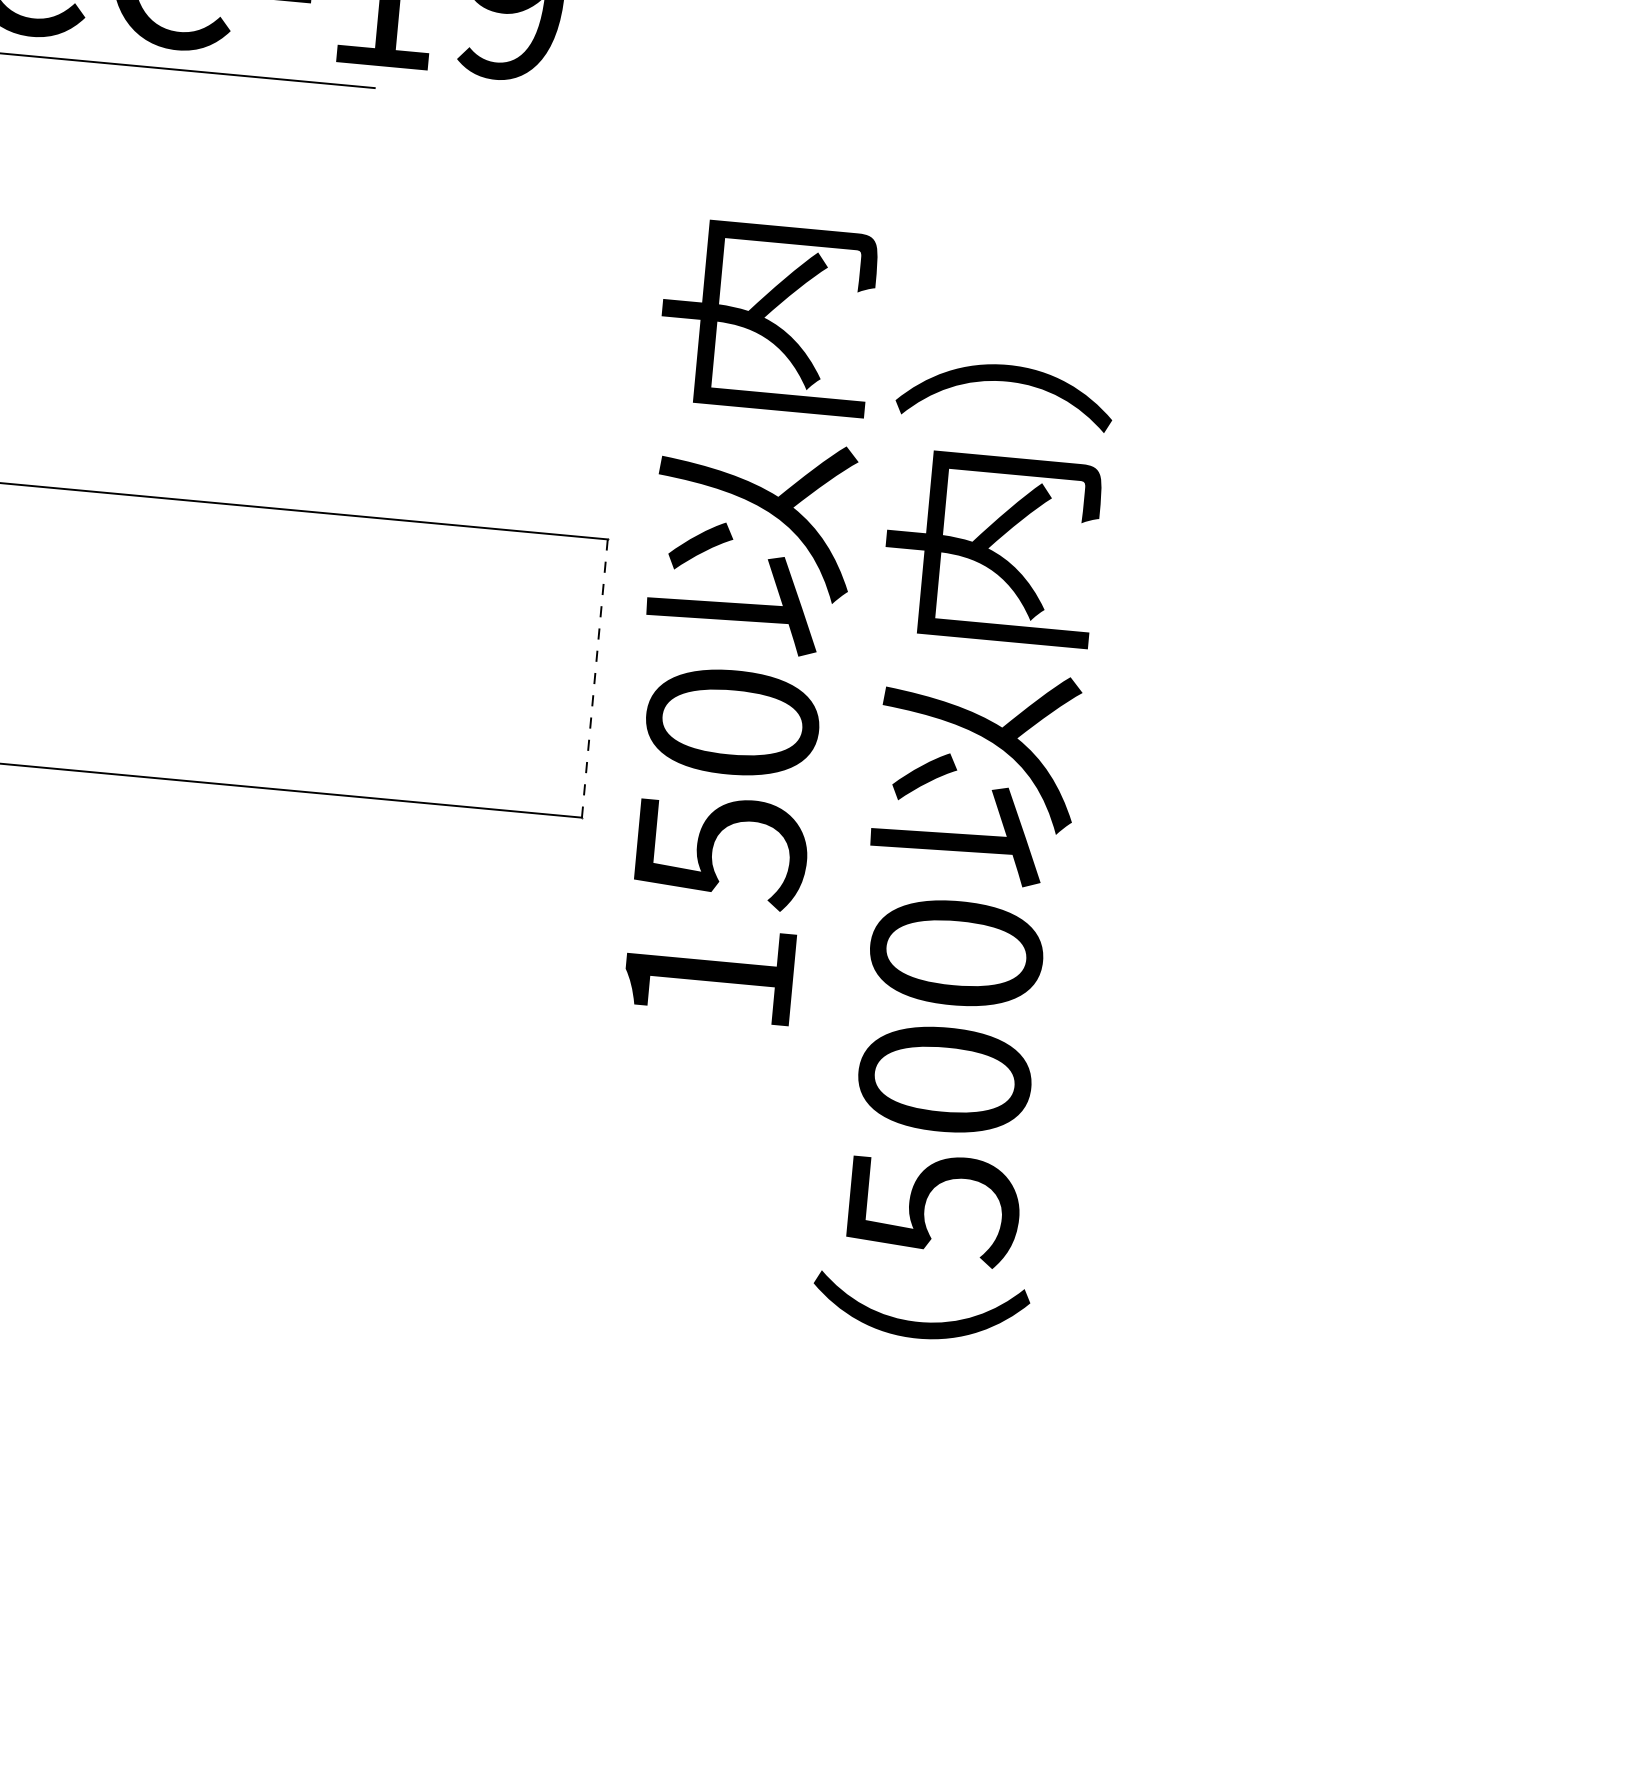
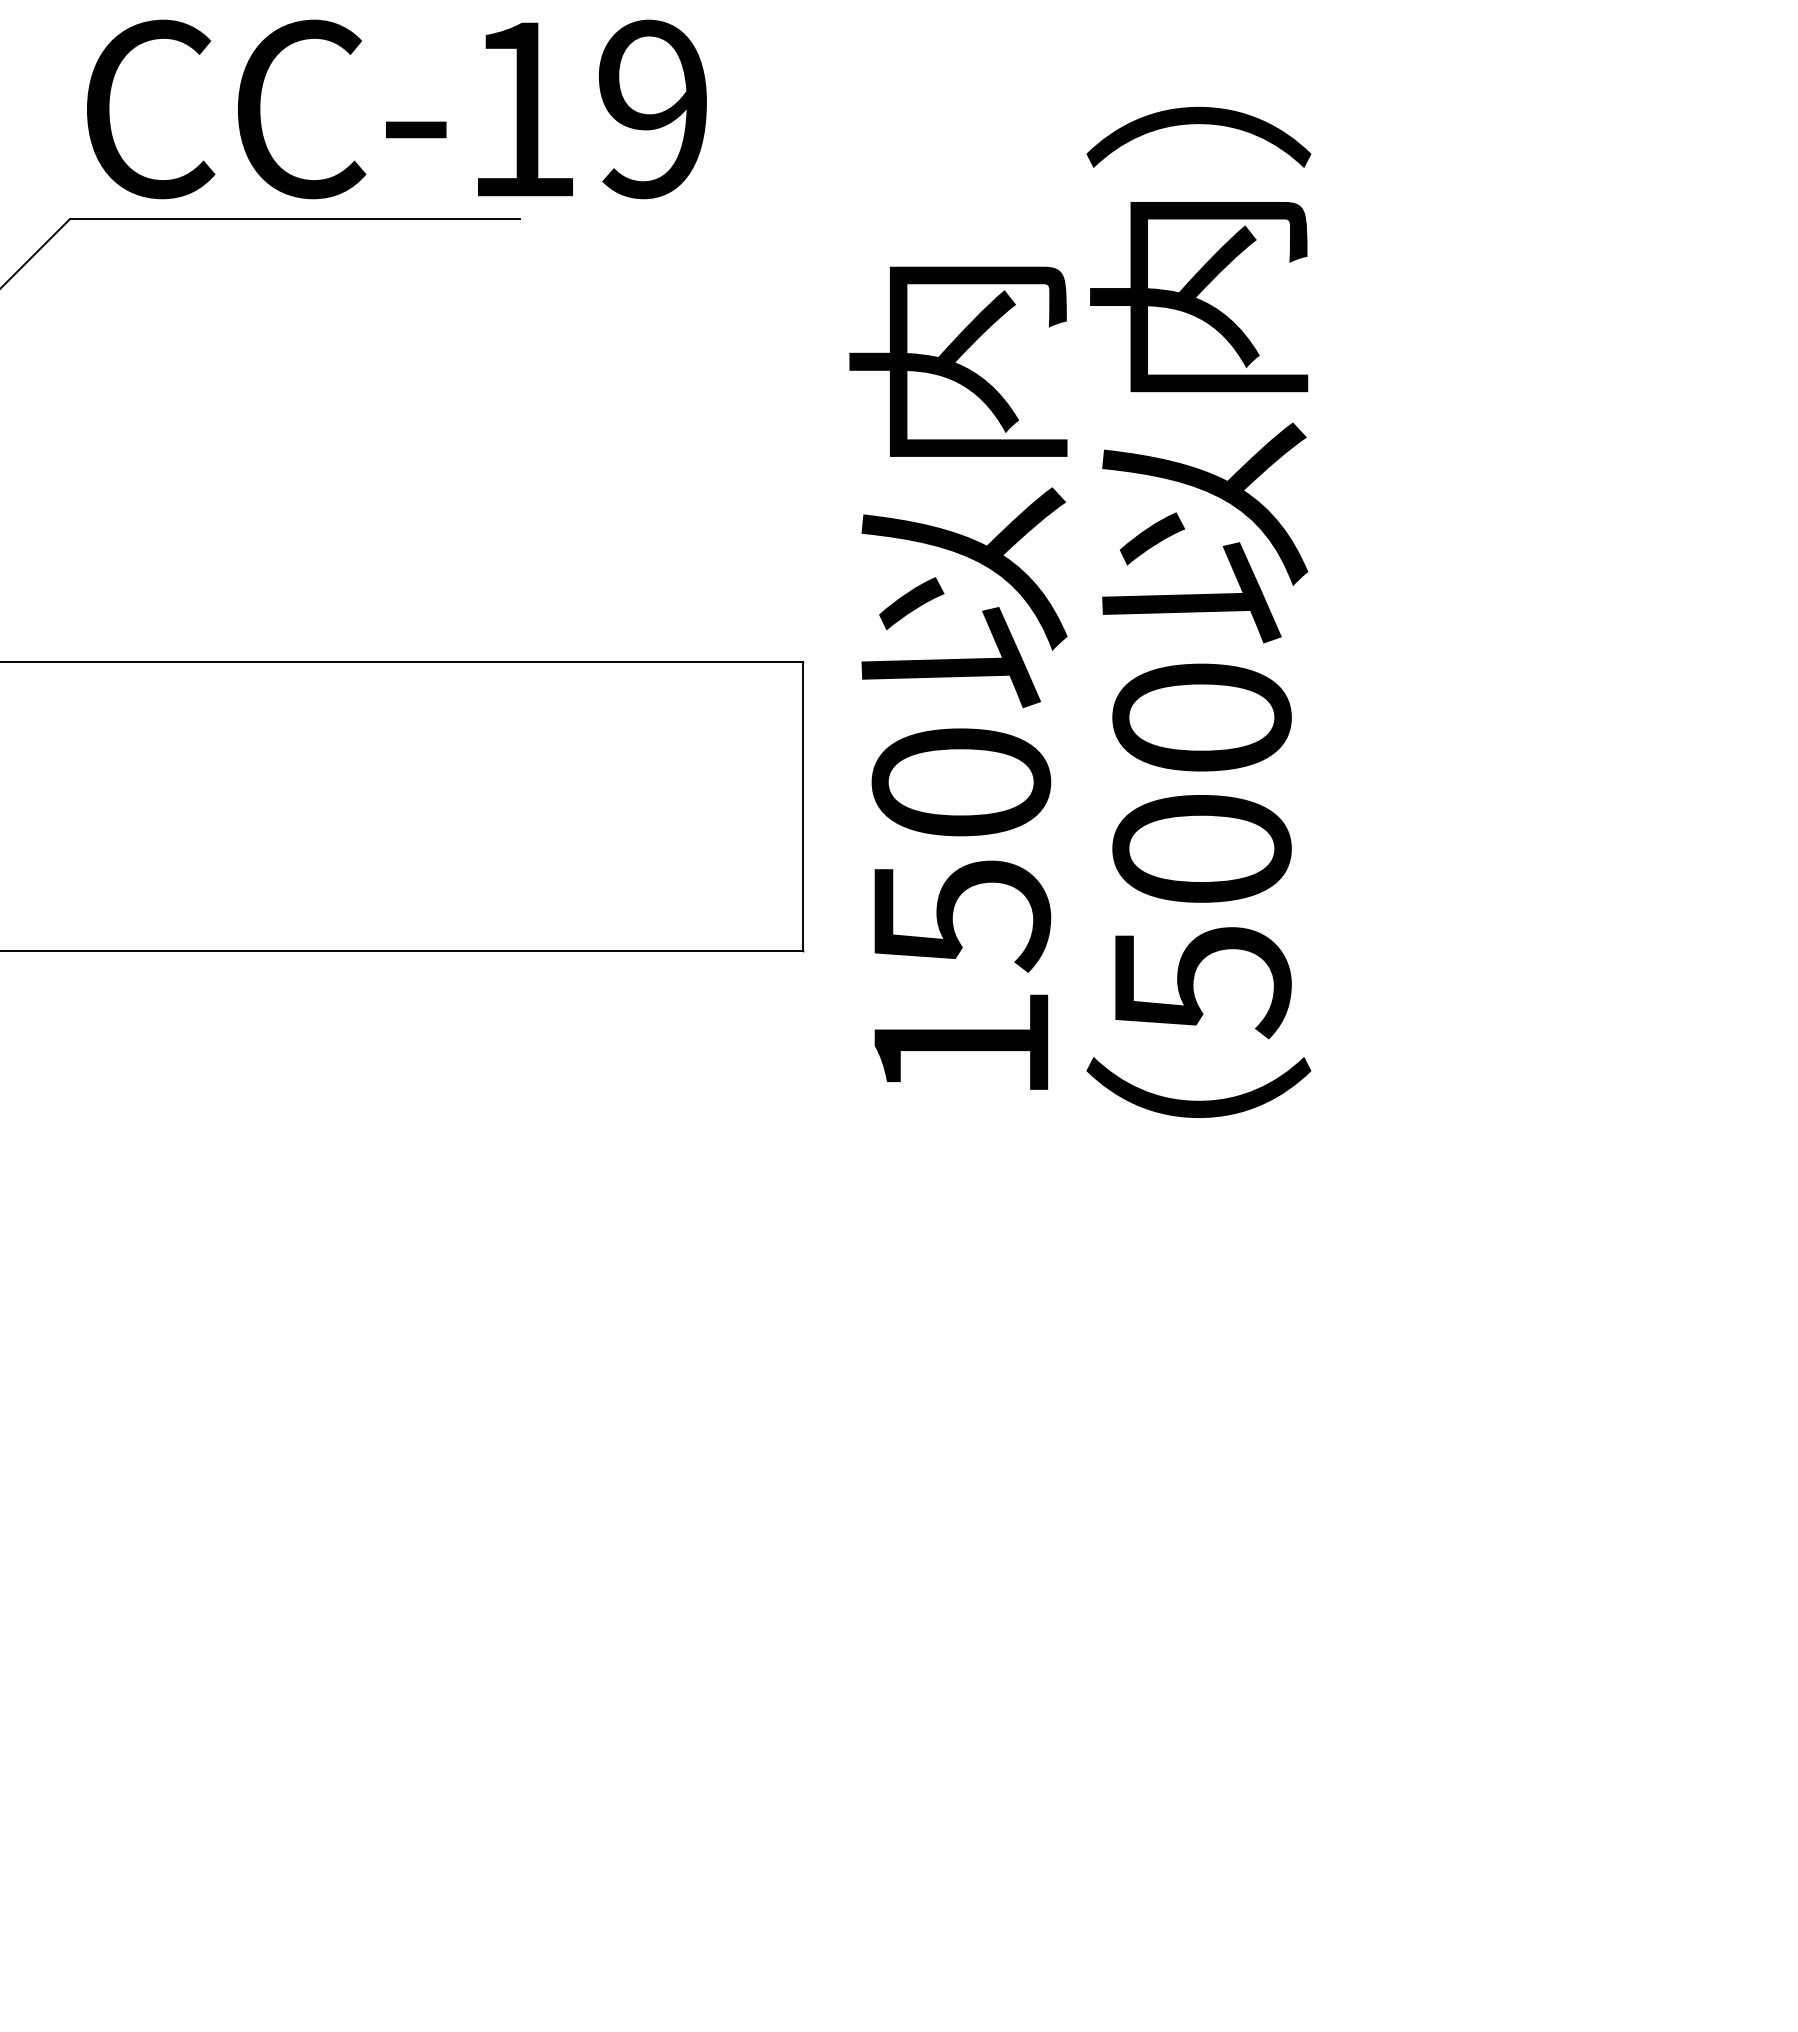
text: (739, 621) -> (958, 677), moved
line: (595, 677) -> (803, 805), dashed -> solid
text: (962, 850) -> (1198, 611), moved

